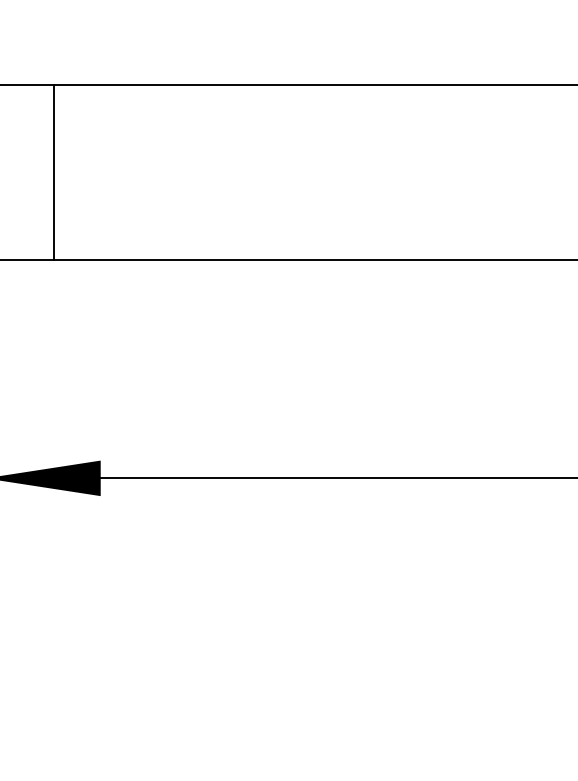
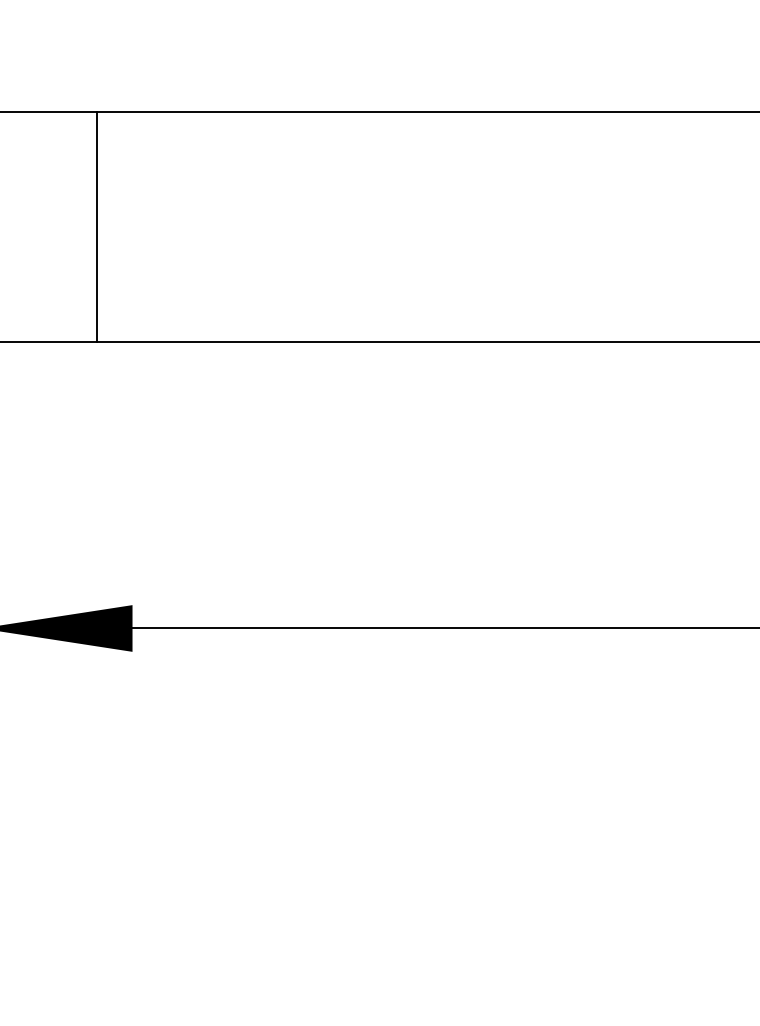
line: (54, 172) -> (97, 226), moved

